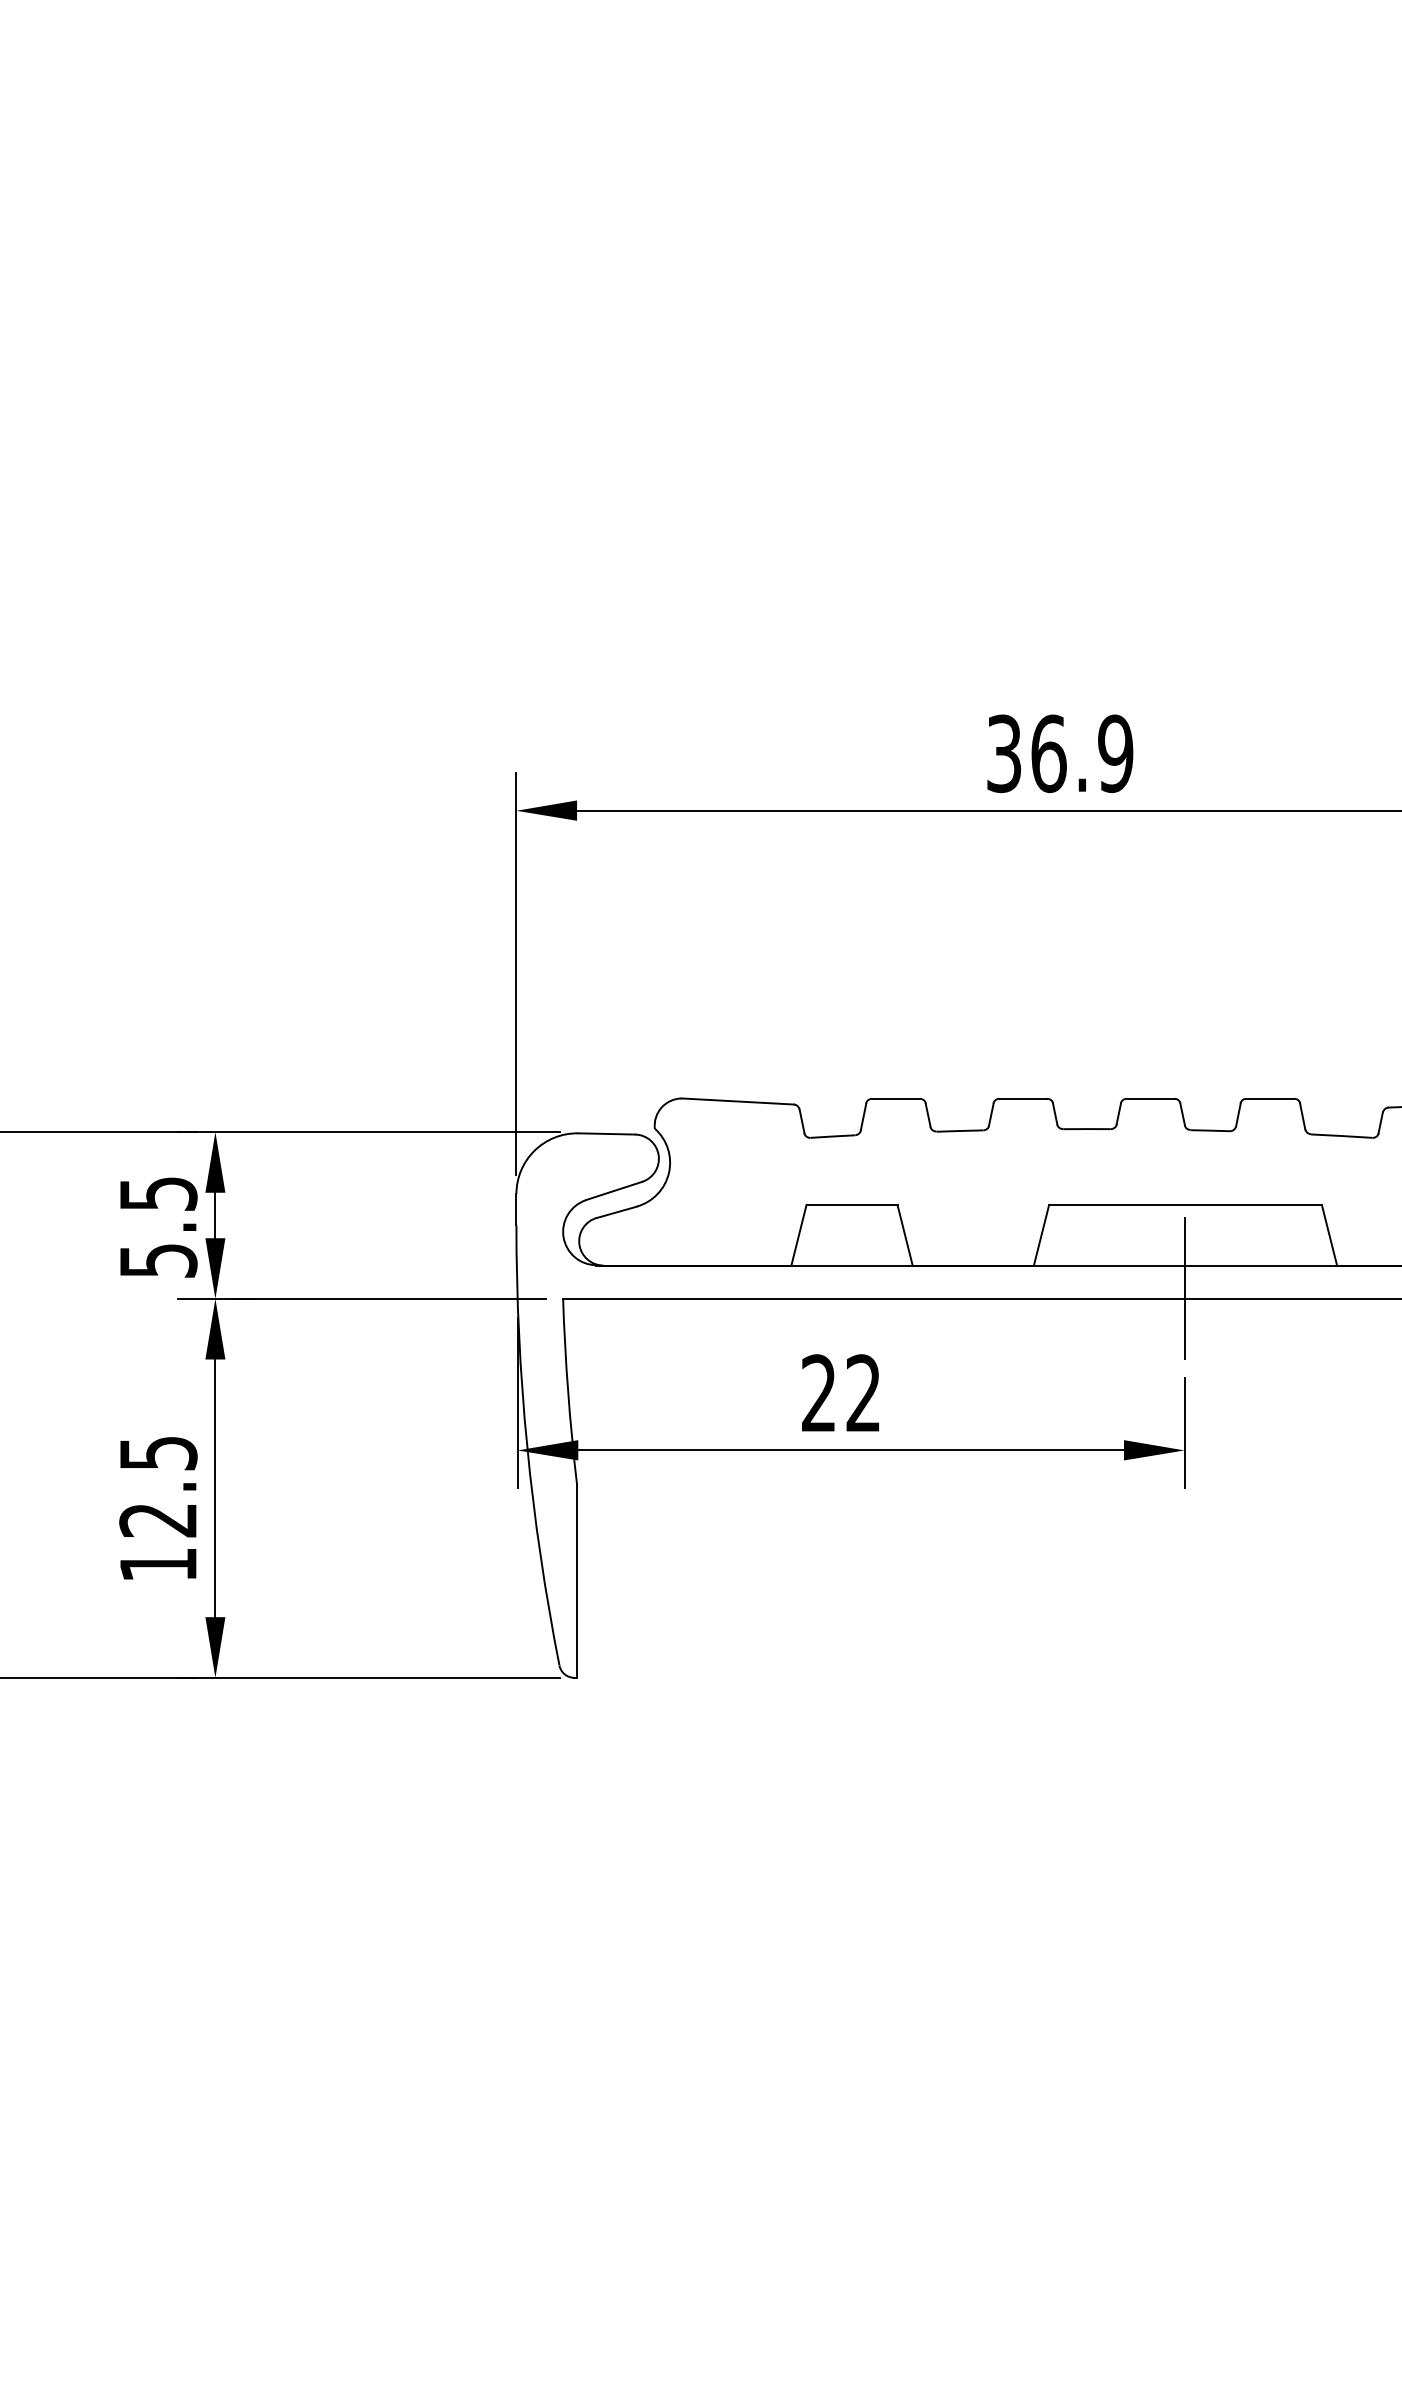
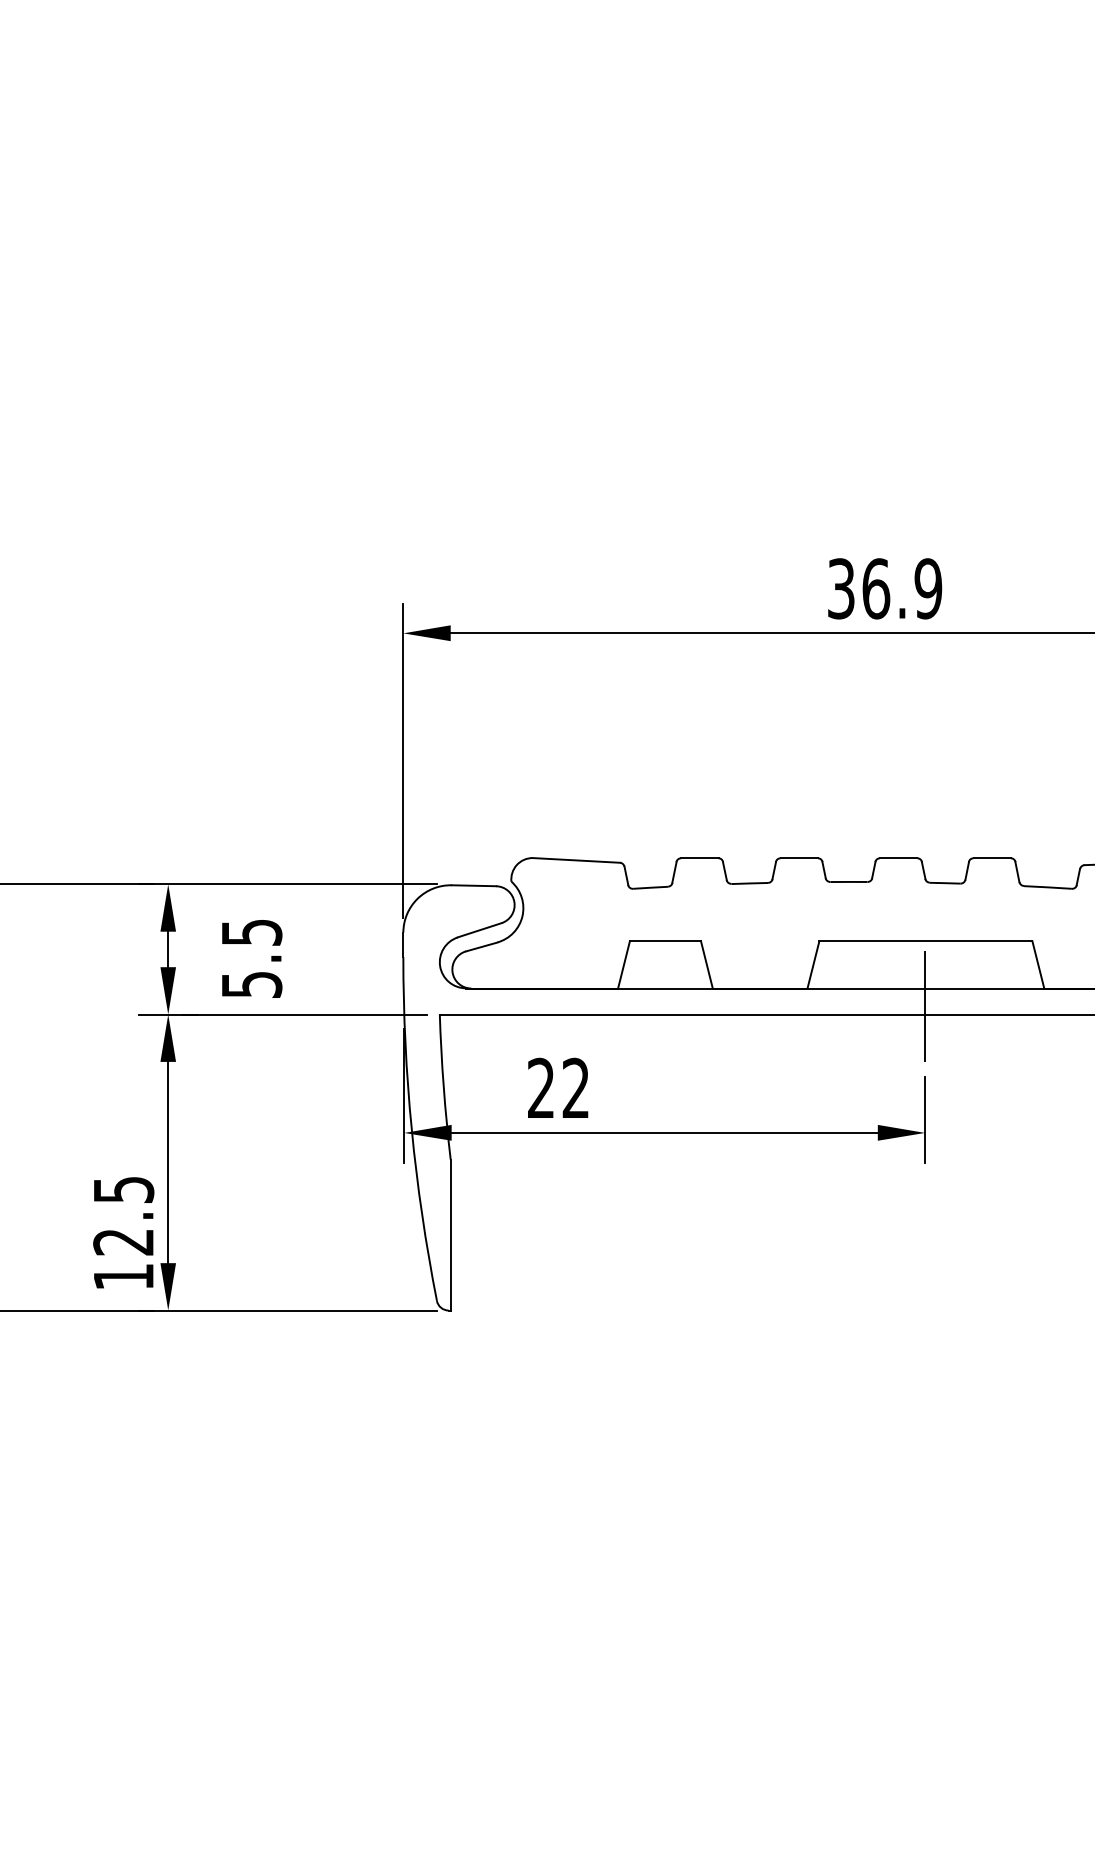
text: (1060, 753) -> (885, 588), moved
text: (158, 1227) -> (251, 958), moved
text: (840, 1392) -> (558, 1087), moved
text: (158, 1508) -> (123, 1232), moved

